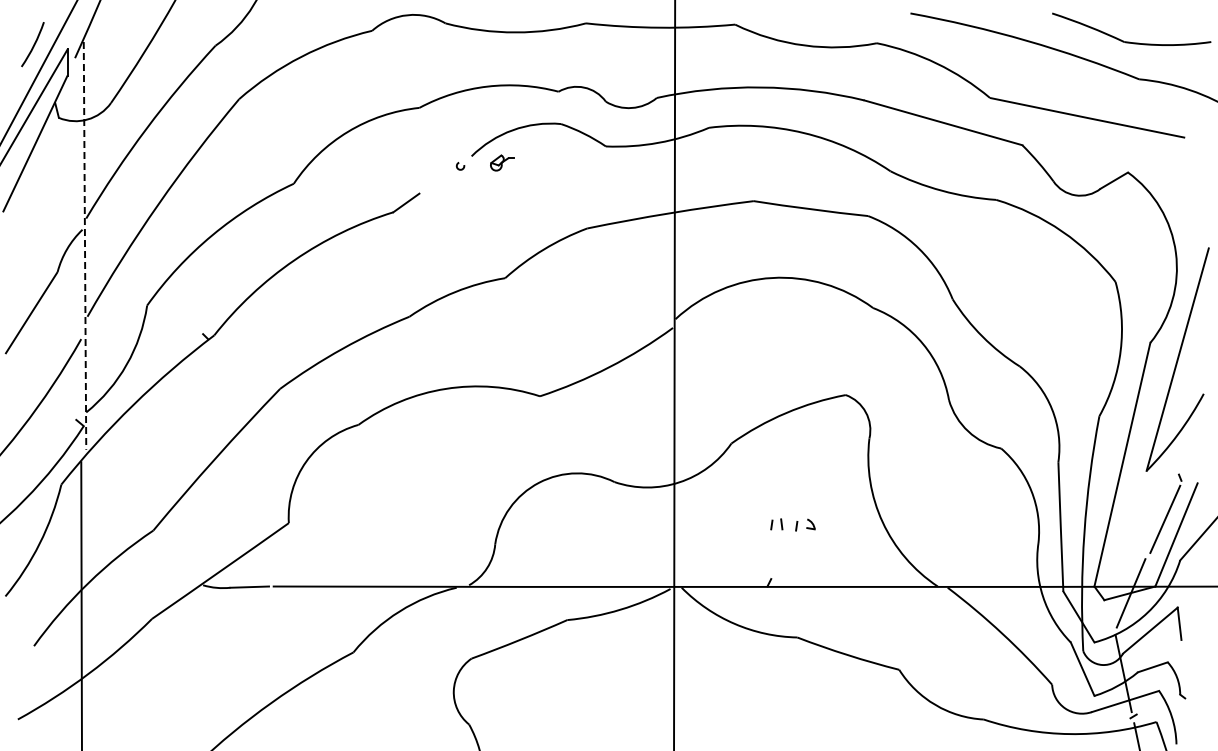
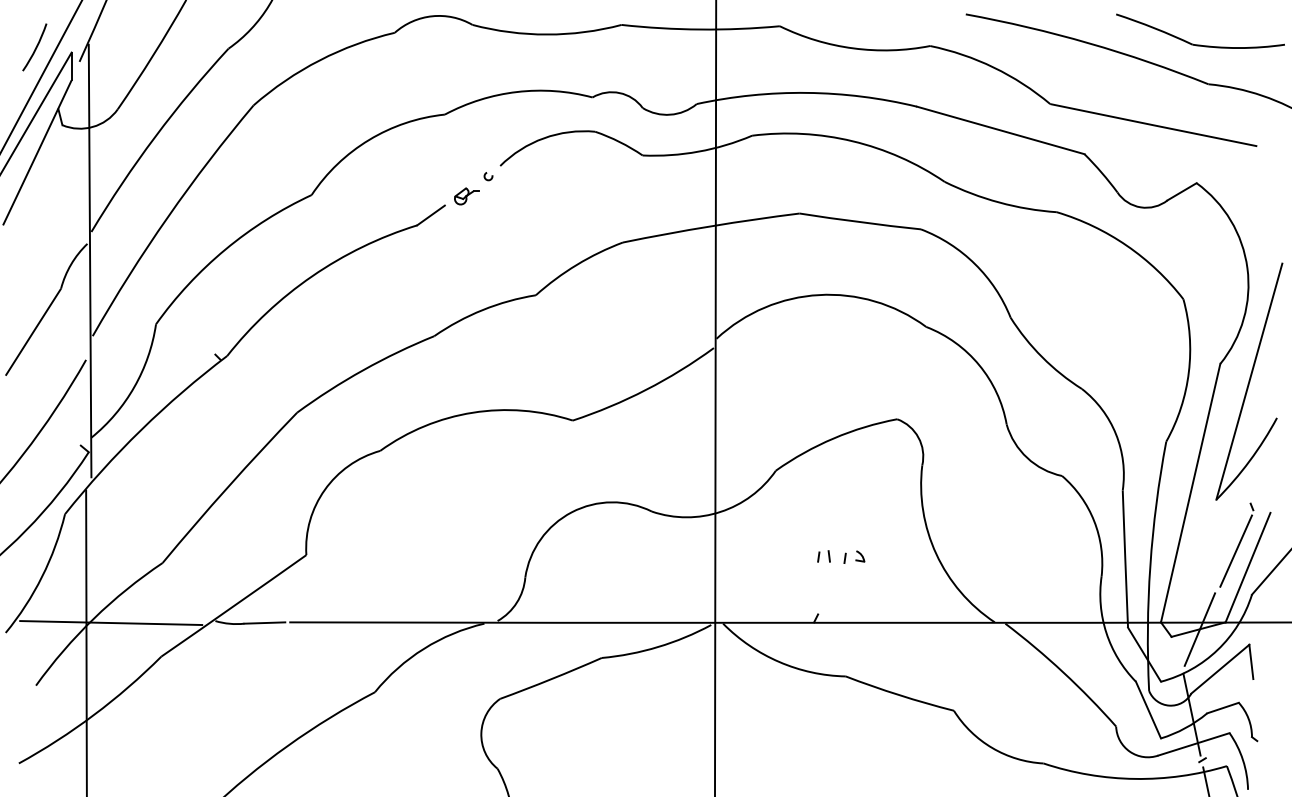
part: (502, 162) -> (467, 195), moved
line: (85, 245) -> (90, 260), dashed -> solid
line: (104, 587) -> (110, 623), added

